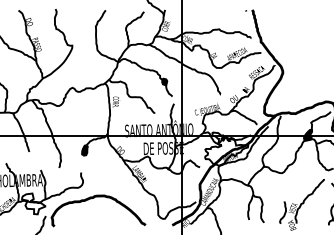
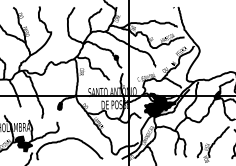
fill: (226, 148) -> (159, 104), added
fill: (33, 203) -> (23, 143), added

